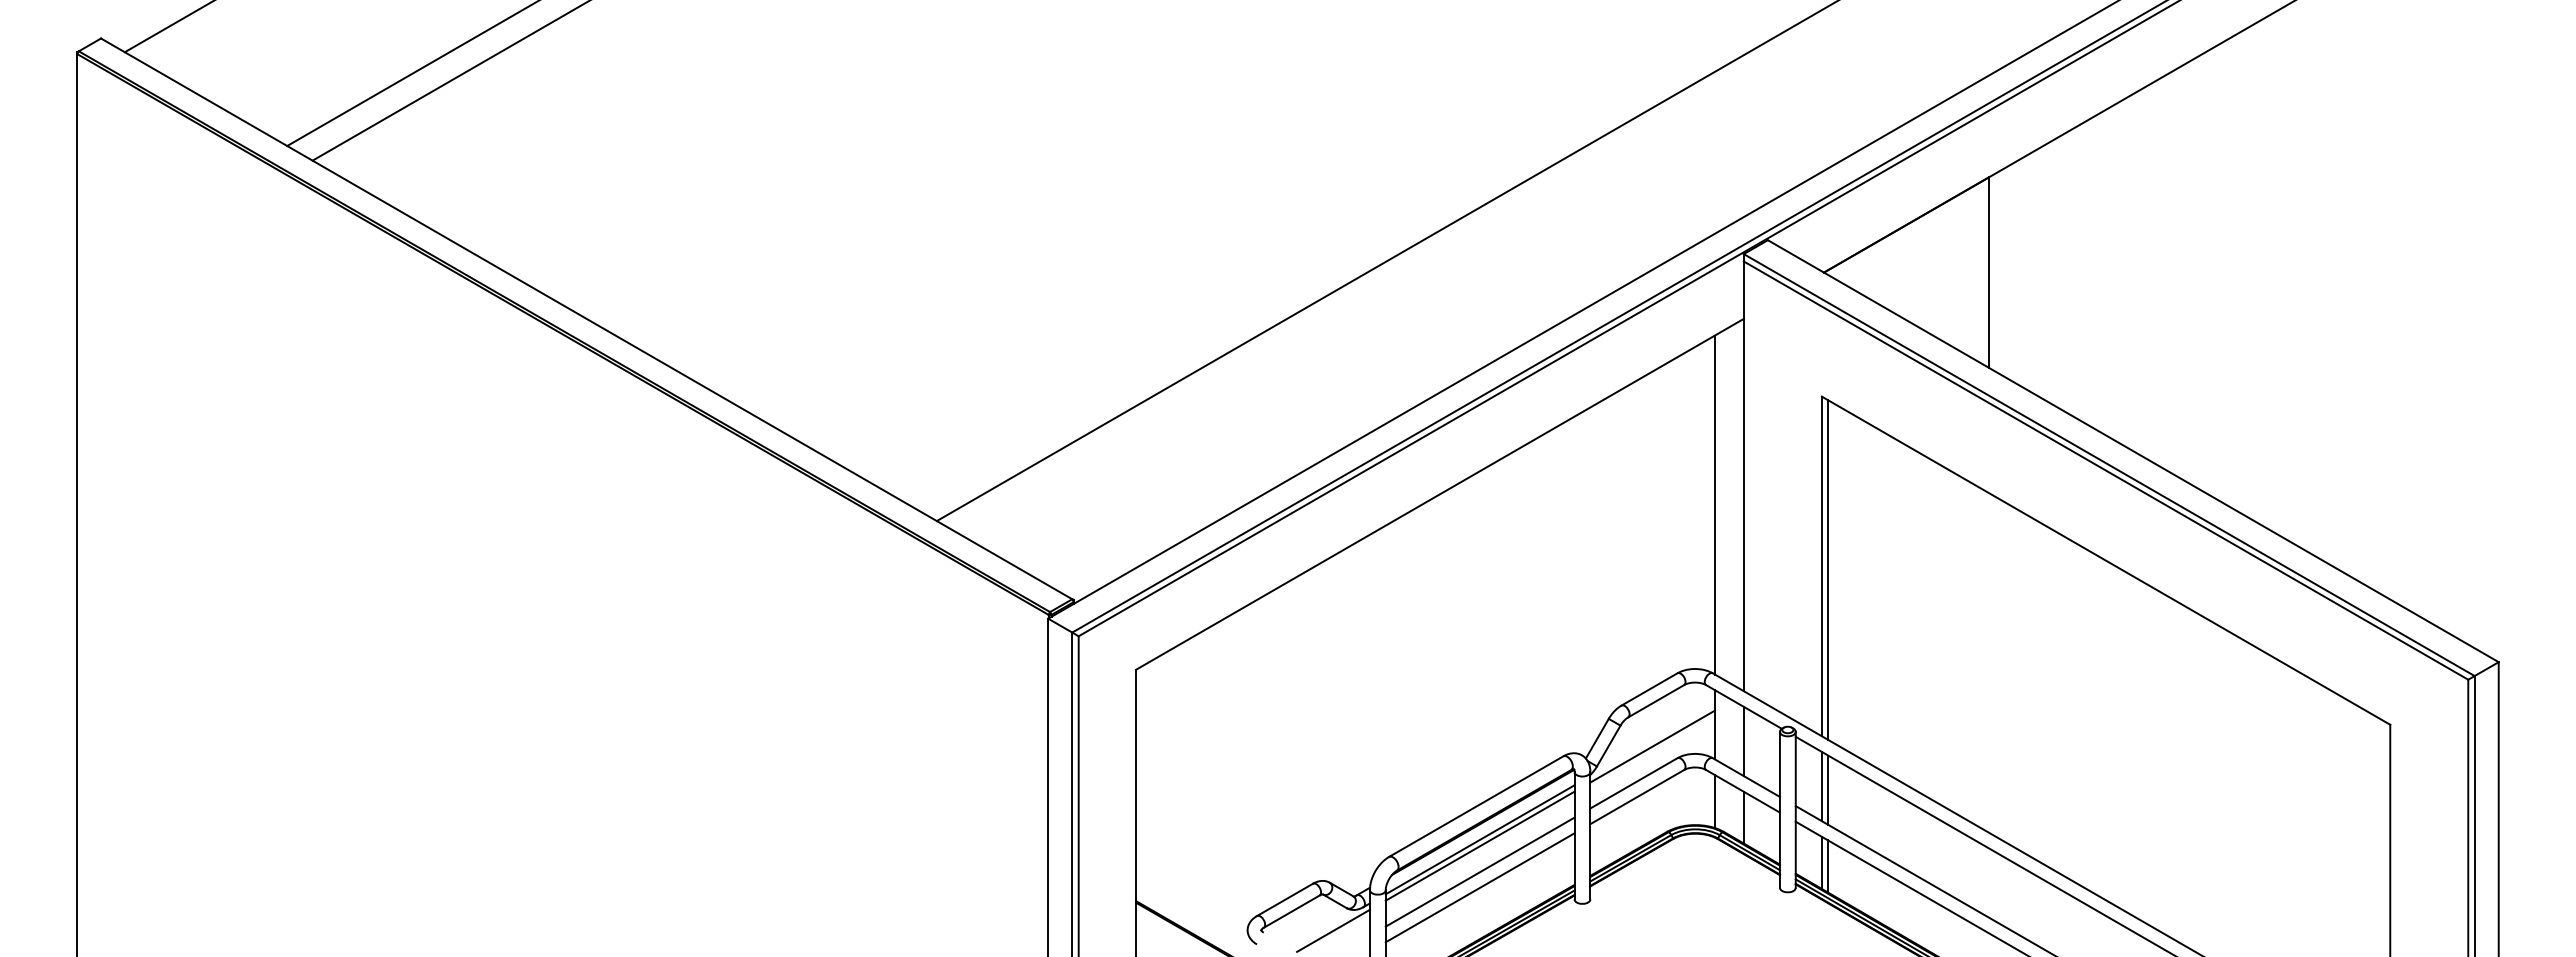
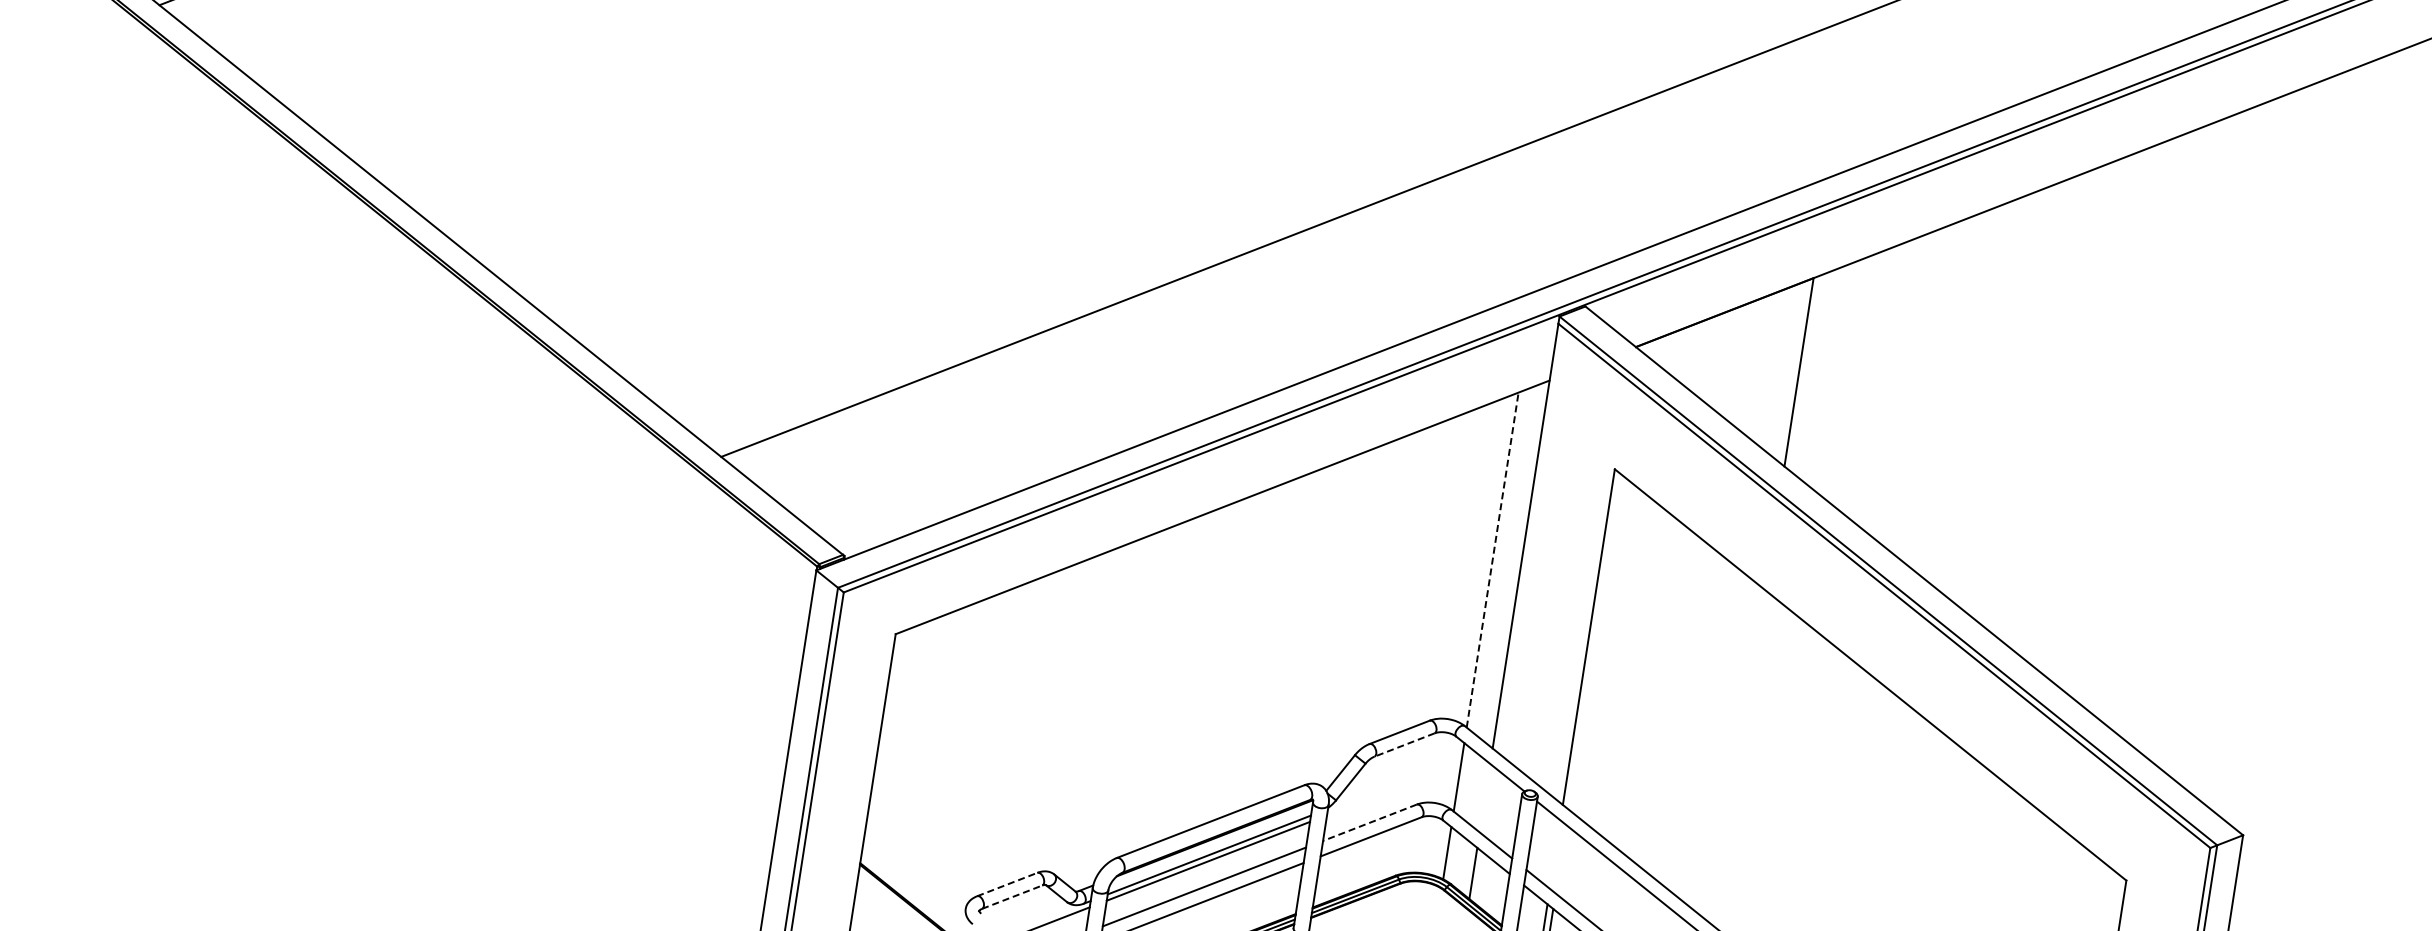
line: (1714, 504) -> (1492, 559), solid -> dashed
line: (1828, 569) -> (1594, 641), removed
line: (1655, 701) -> (1403, 745), solid -> dashed
line: (1743, 741) -> (1484, 798), removed
line: (1652, 746) -> (1393, 789), removed
line: (1633, 783) -> (1369, 822), solid -> dashed
line: (1821, 786) -> (1554, 854), removed
line: (1828, 789) -> (1561, 858), removed
line: (1285, 899) -> (1007, 884), solid -> dashed
line: (1292, 911) -> (1012, 897), solid -> dashed

